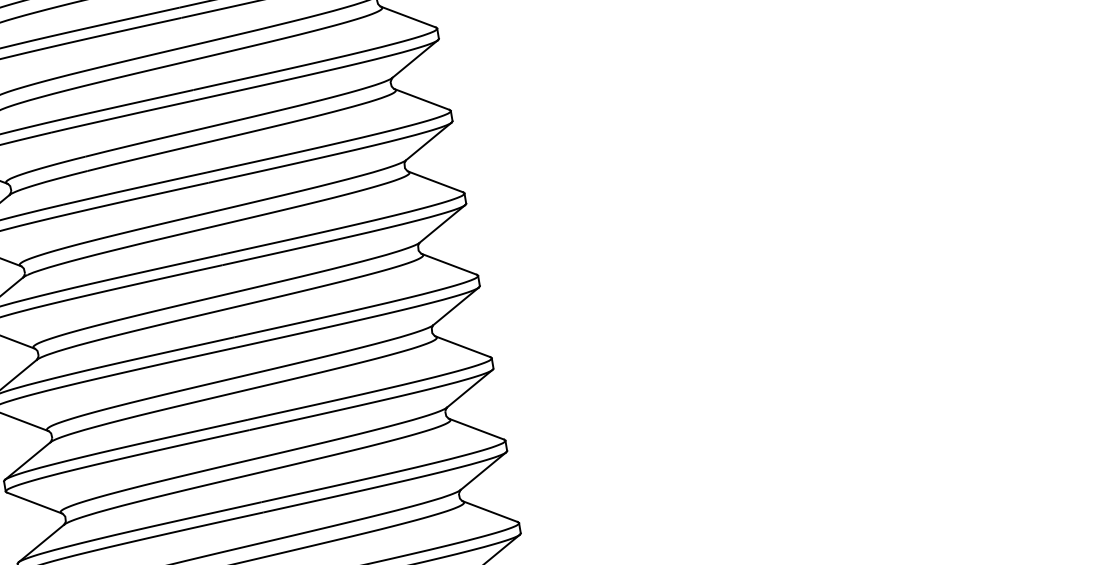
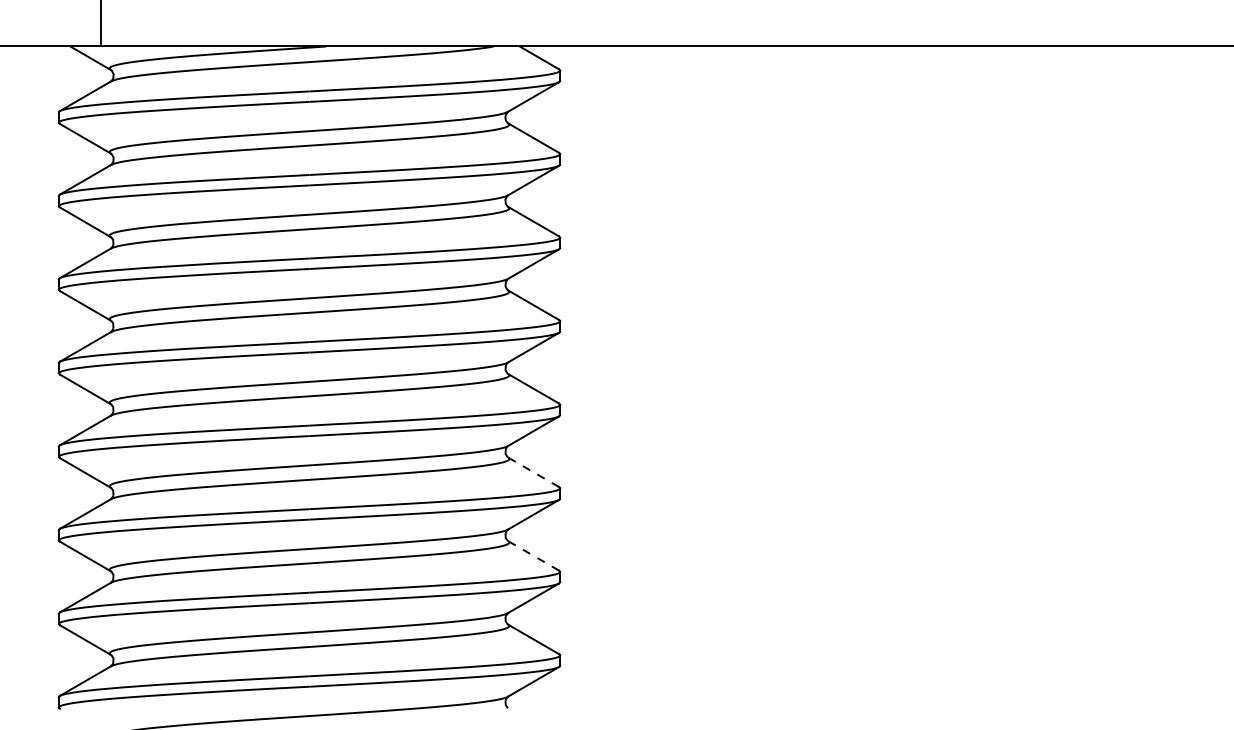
line: (462, 346) -> (533, 472), solid -> dashed
line: (476, 428) -> (533, 555), solid -> dashed

